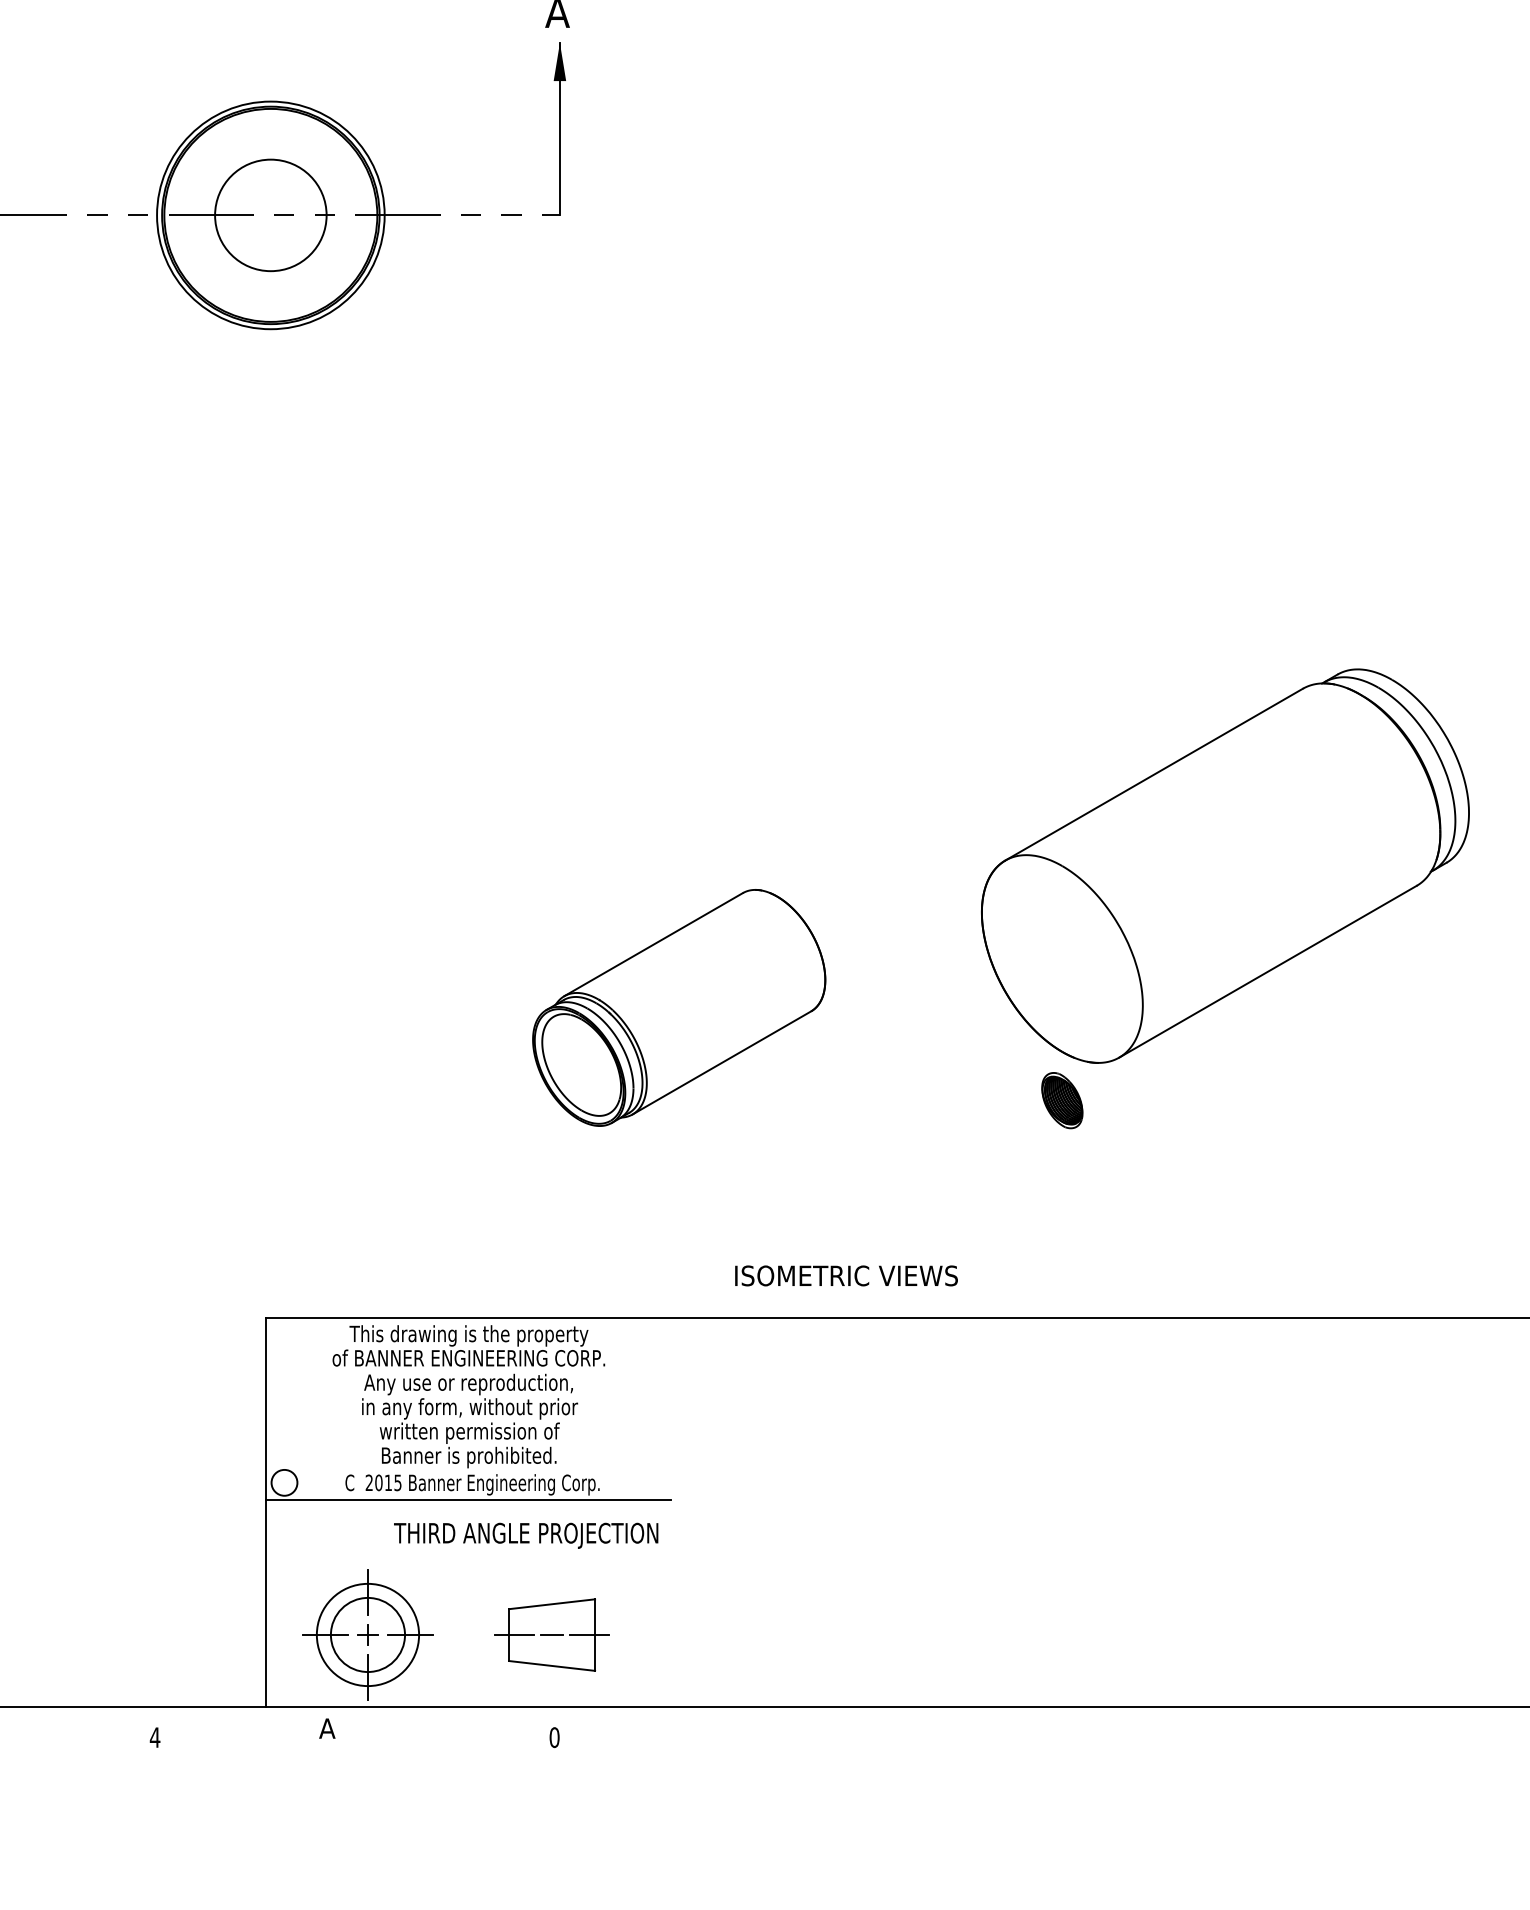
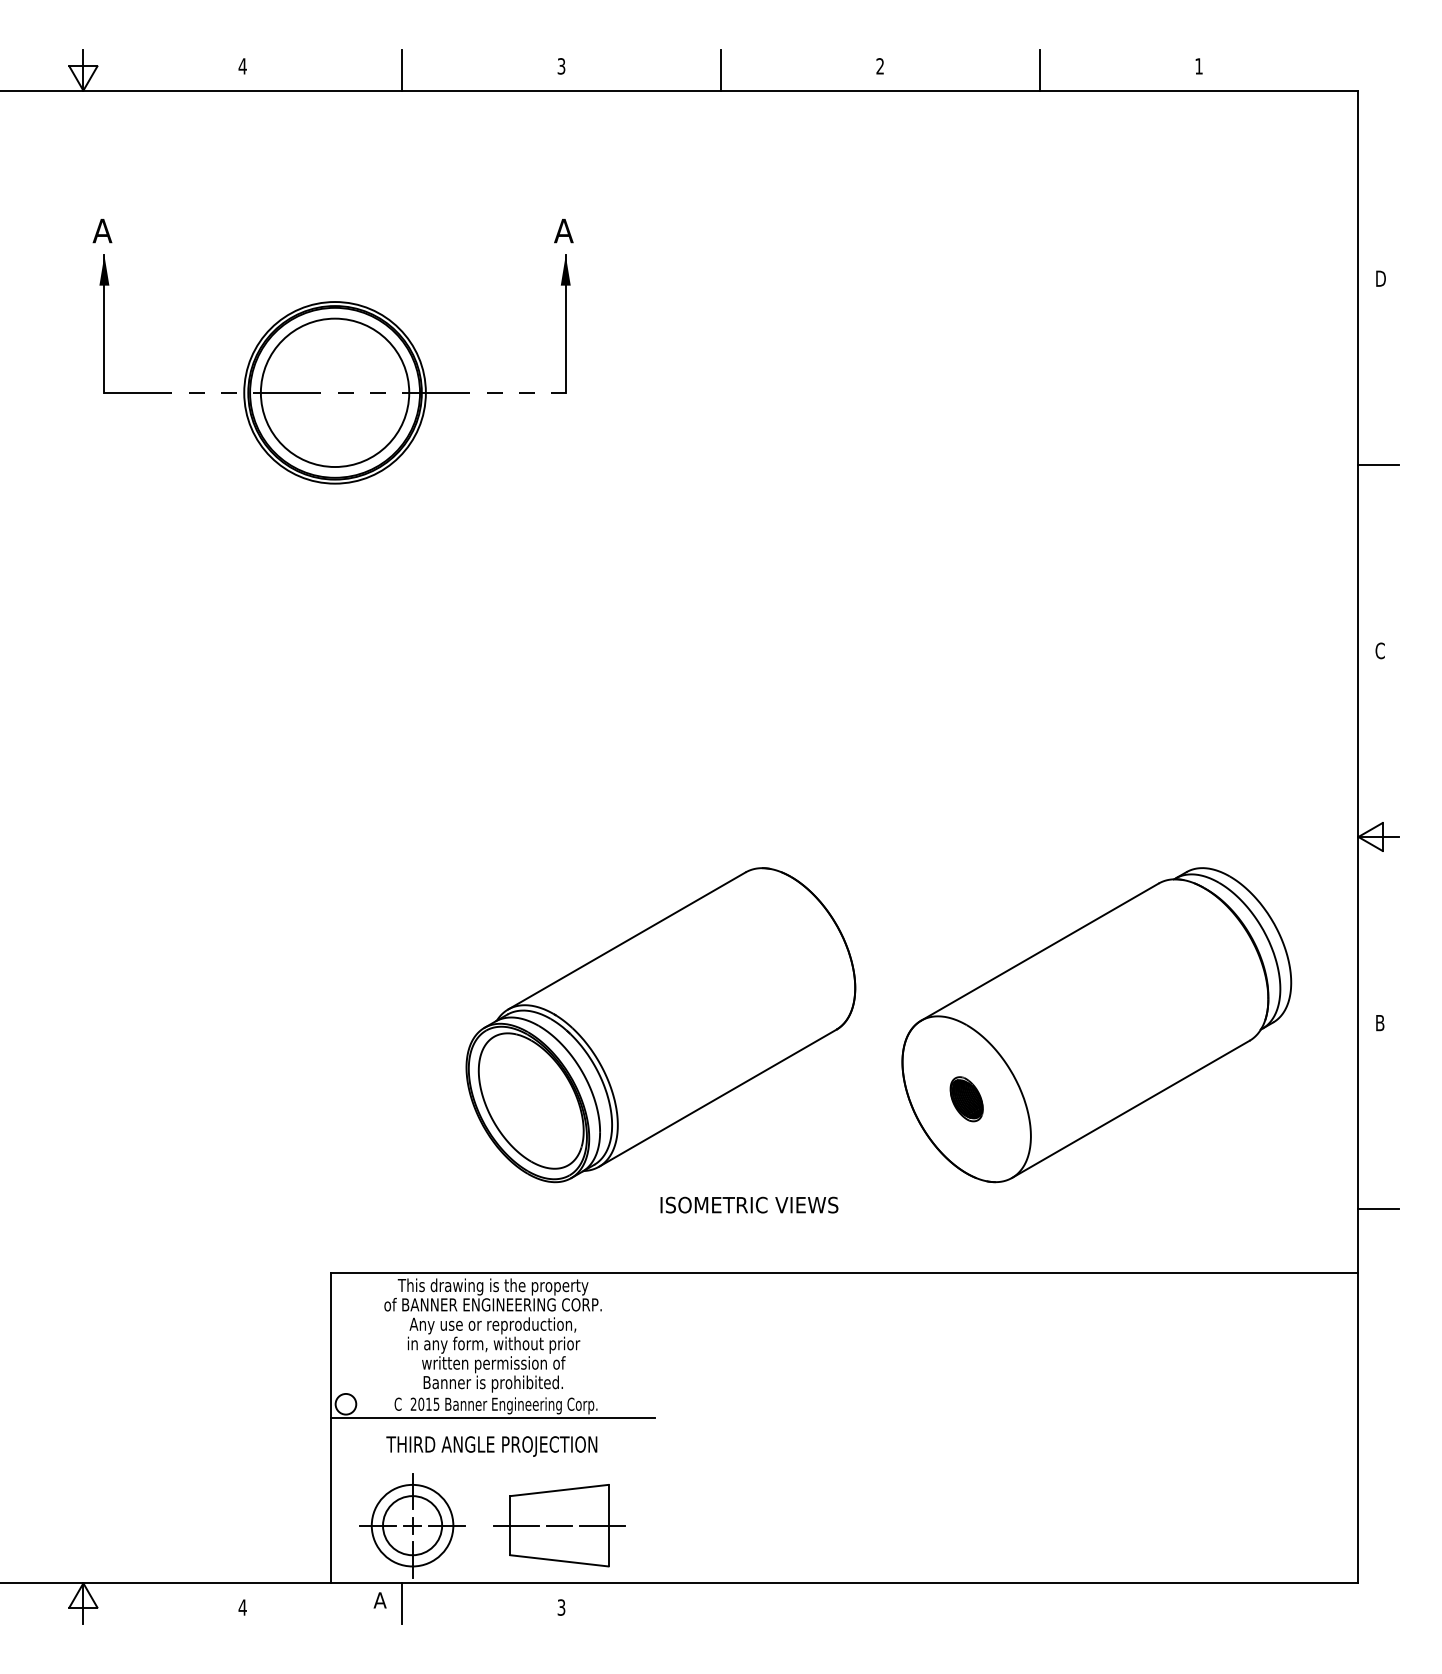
circle: (270, 214) -> (334, 392), size x1.67
part: (1225, 866) -> (1096, 1025), moved
part: (678, 1008) -> (660, 1025), size x1.67
text: (846, 1275) -> (749, 1204), moved
text: (525, 1535) -> (491, 1446), moved
part: (552, 1634) -> (559, 1525), size x1.43
line: (355, 1732) -> (402, 1603), added
text: (554, 1737) -> (561, 1607), 0 -> 3

